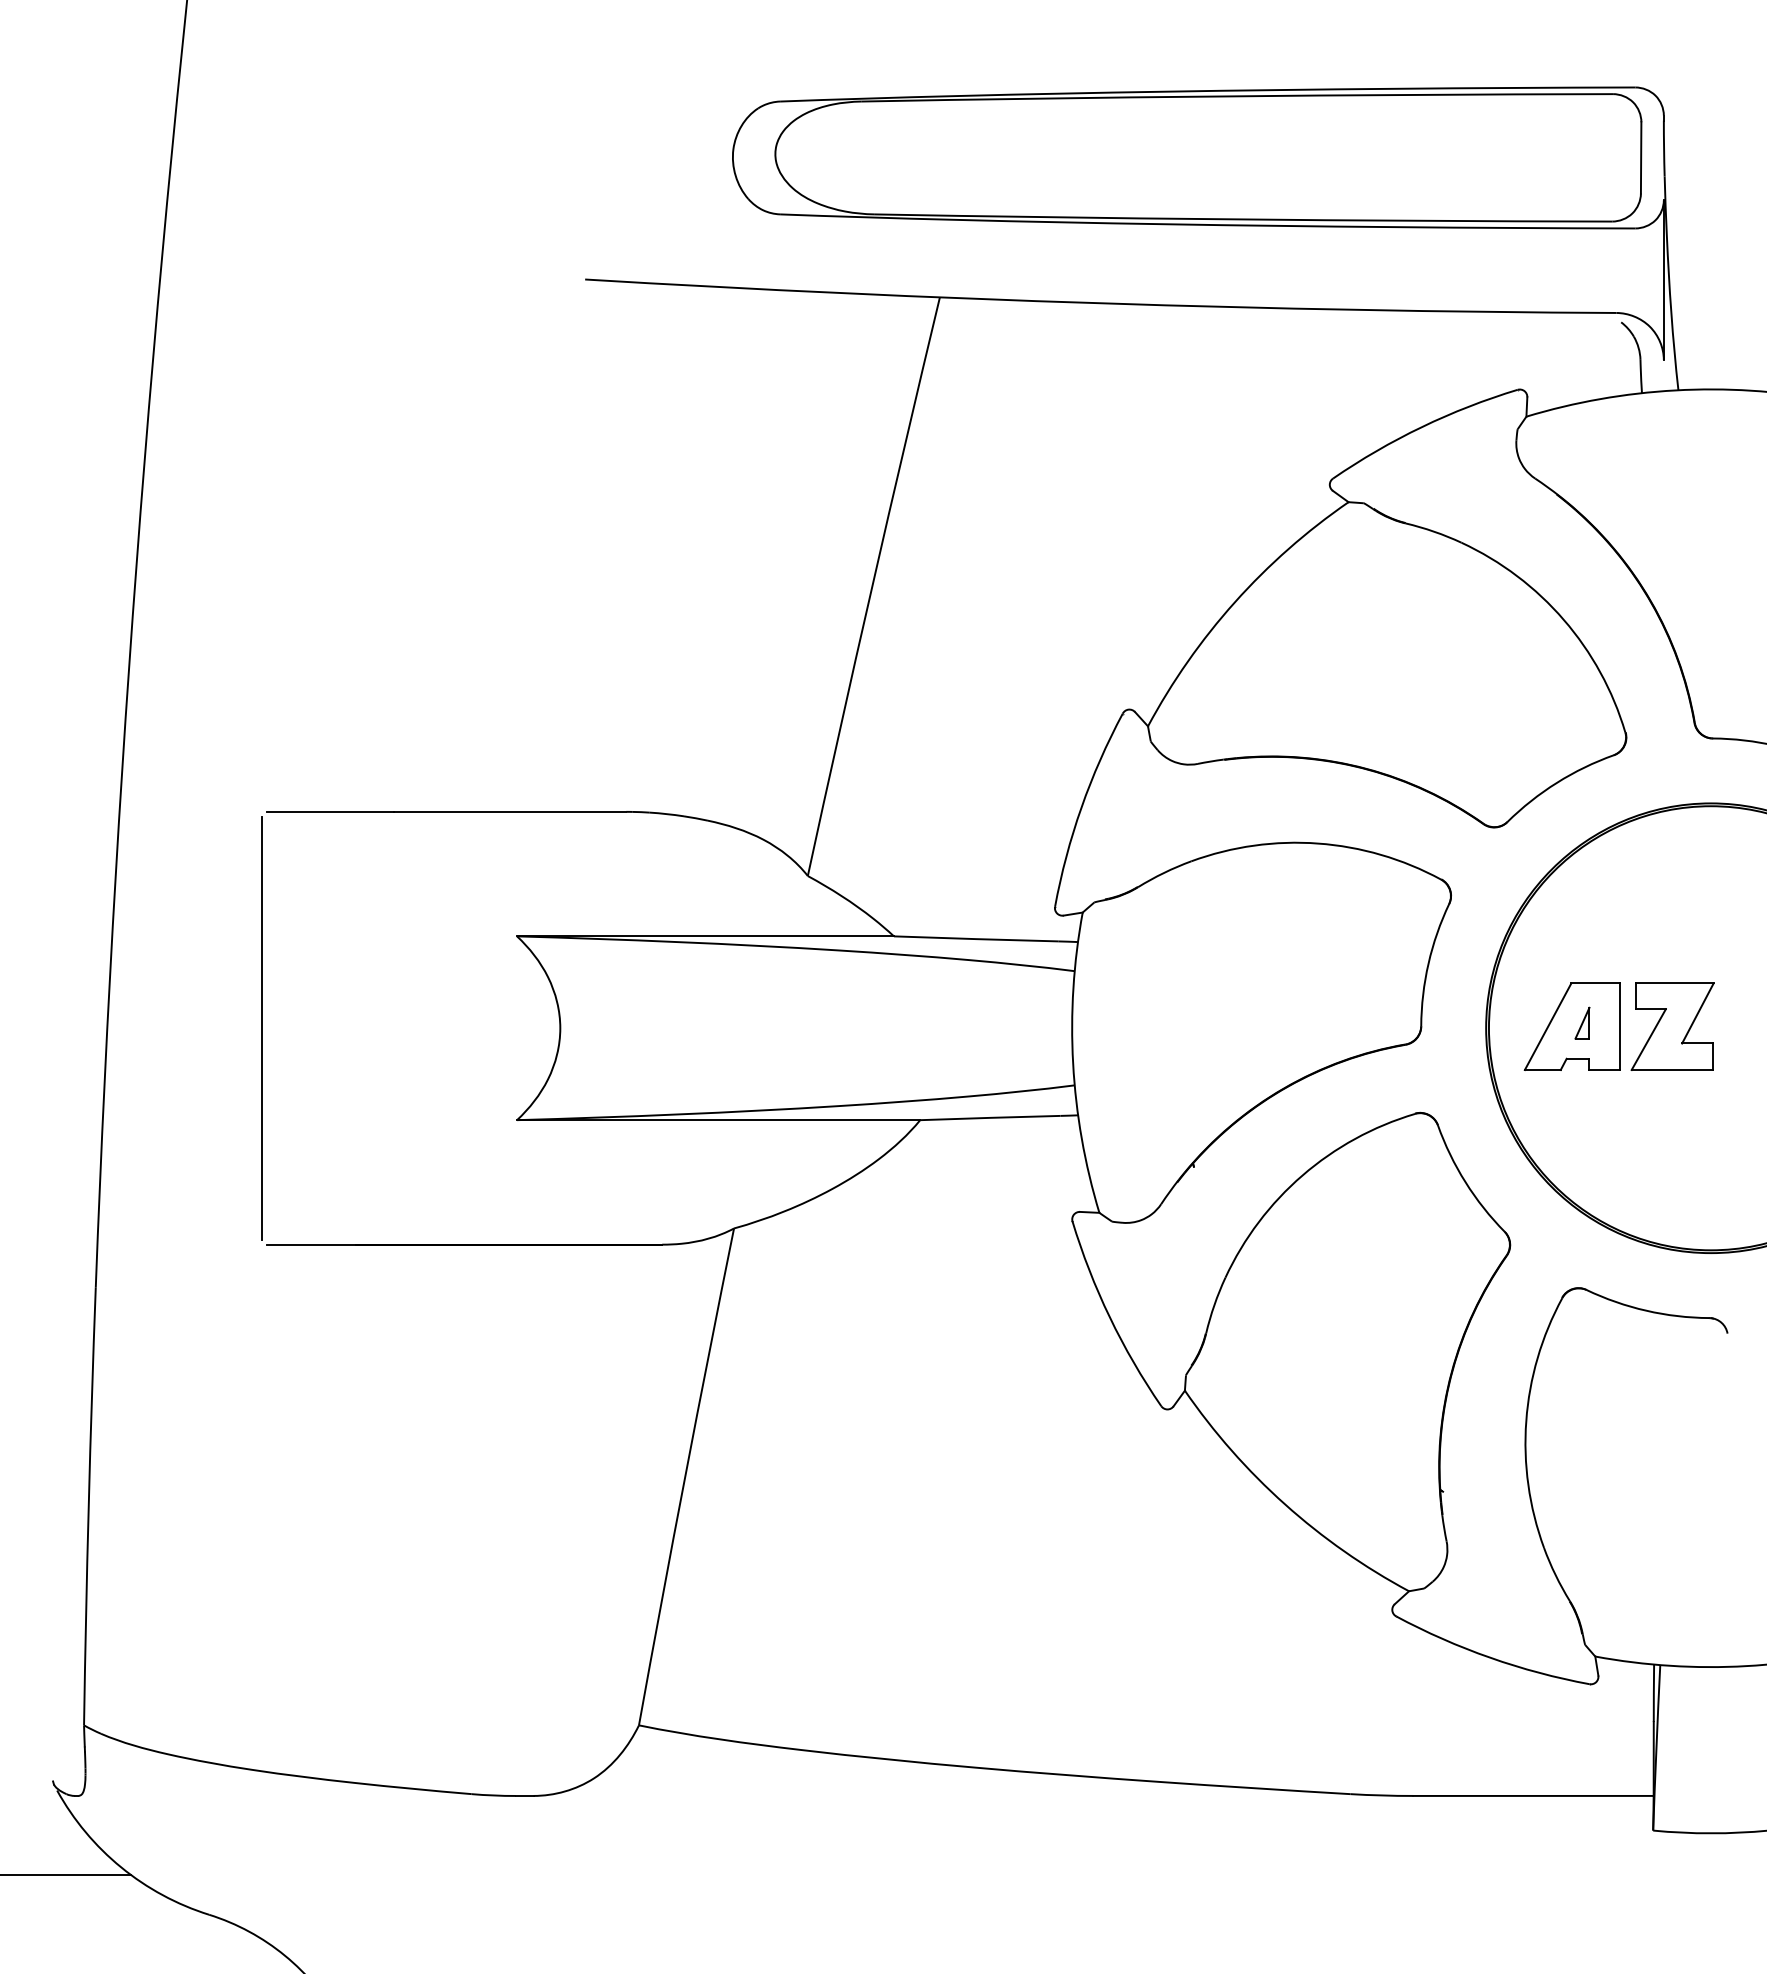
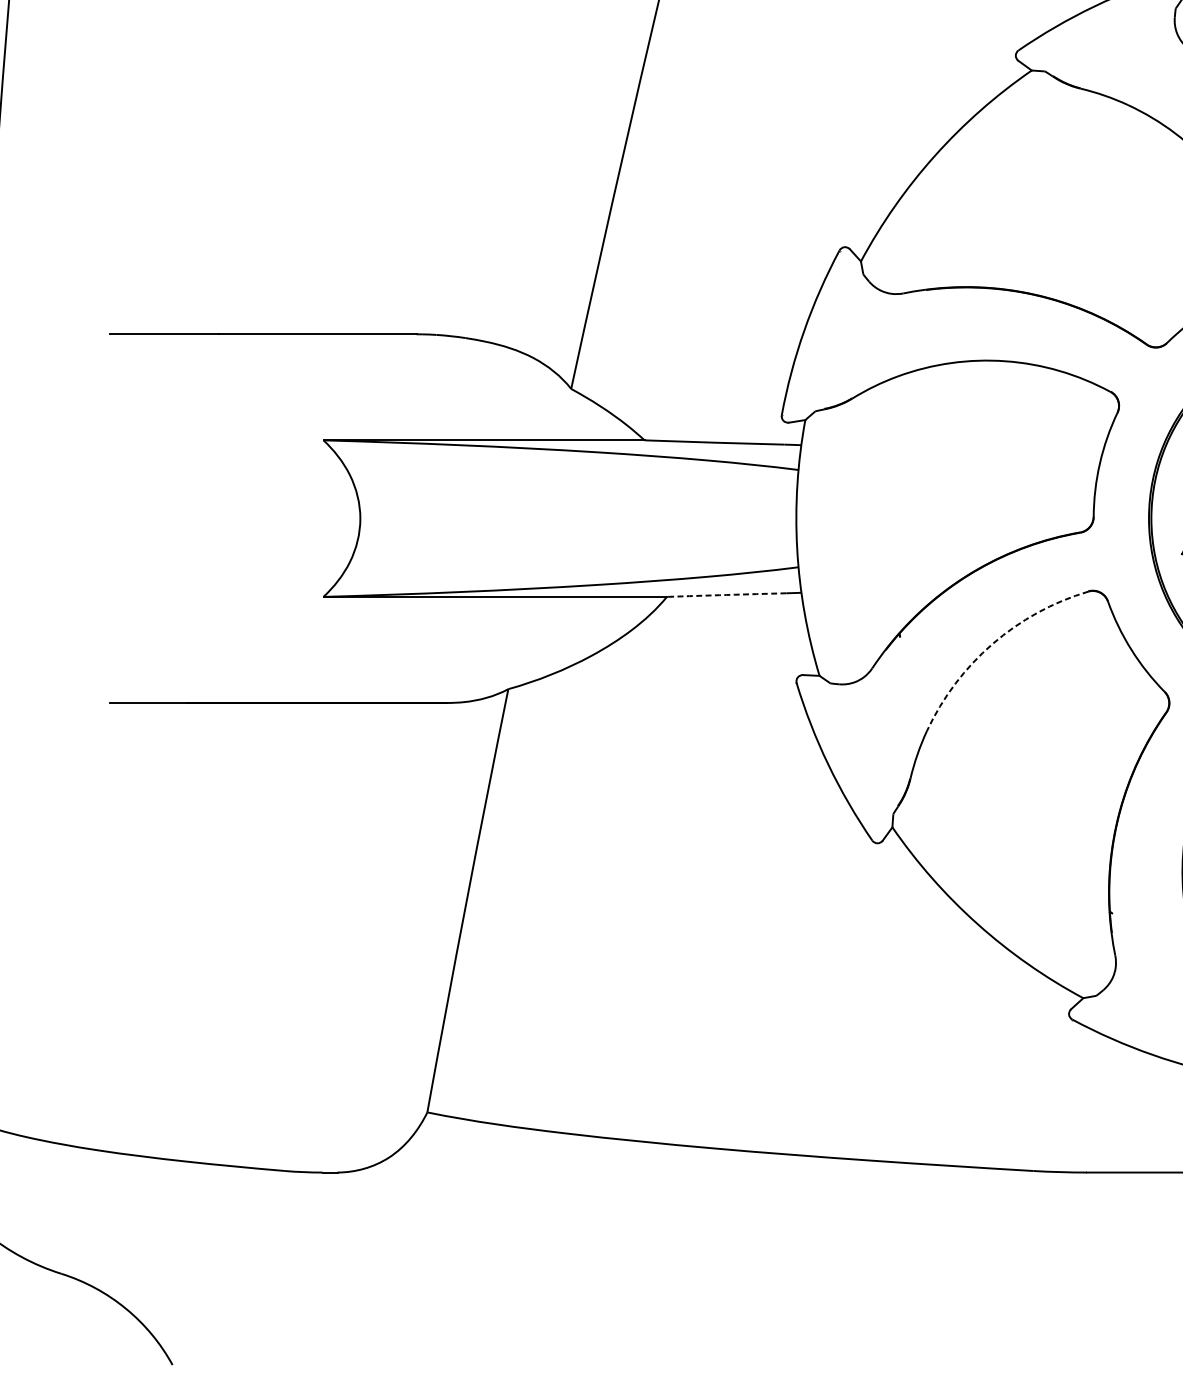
line: (262, 1027) -> (106, 517), removed
arc: (990, 1117) -> (726, 594), solid -> dashed
arc: (1302, 1175) -> (992, 644), solid -> dashed

